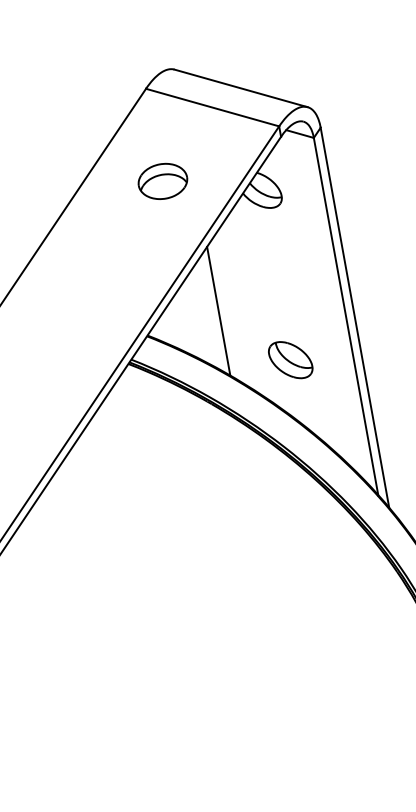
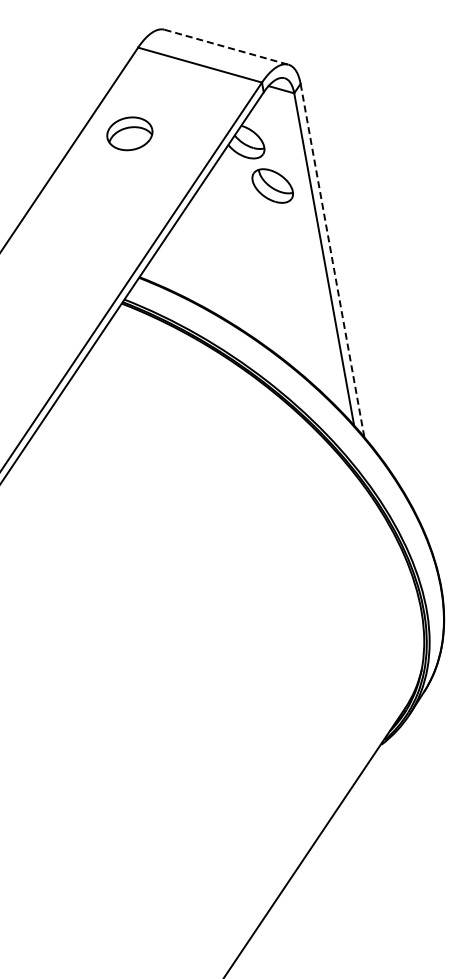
line: (242, 88) -> (227, 47), solid -> dashed
part: (162, 181) -> (129, 133), moved
line: (218, 311) -> (205, 254), removed
line: (354, 317) -> (332, 260), solid -> dashed
part: (290, 359) -> (272, 185), moved

